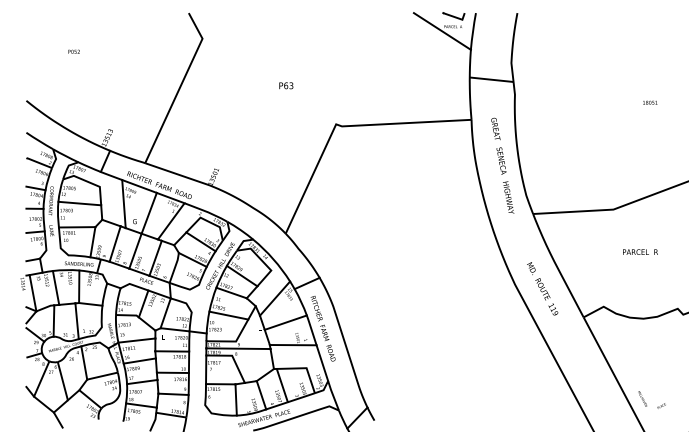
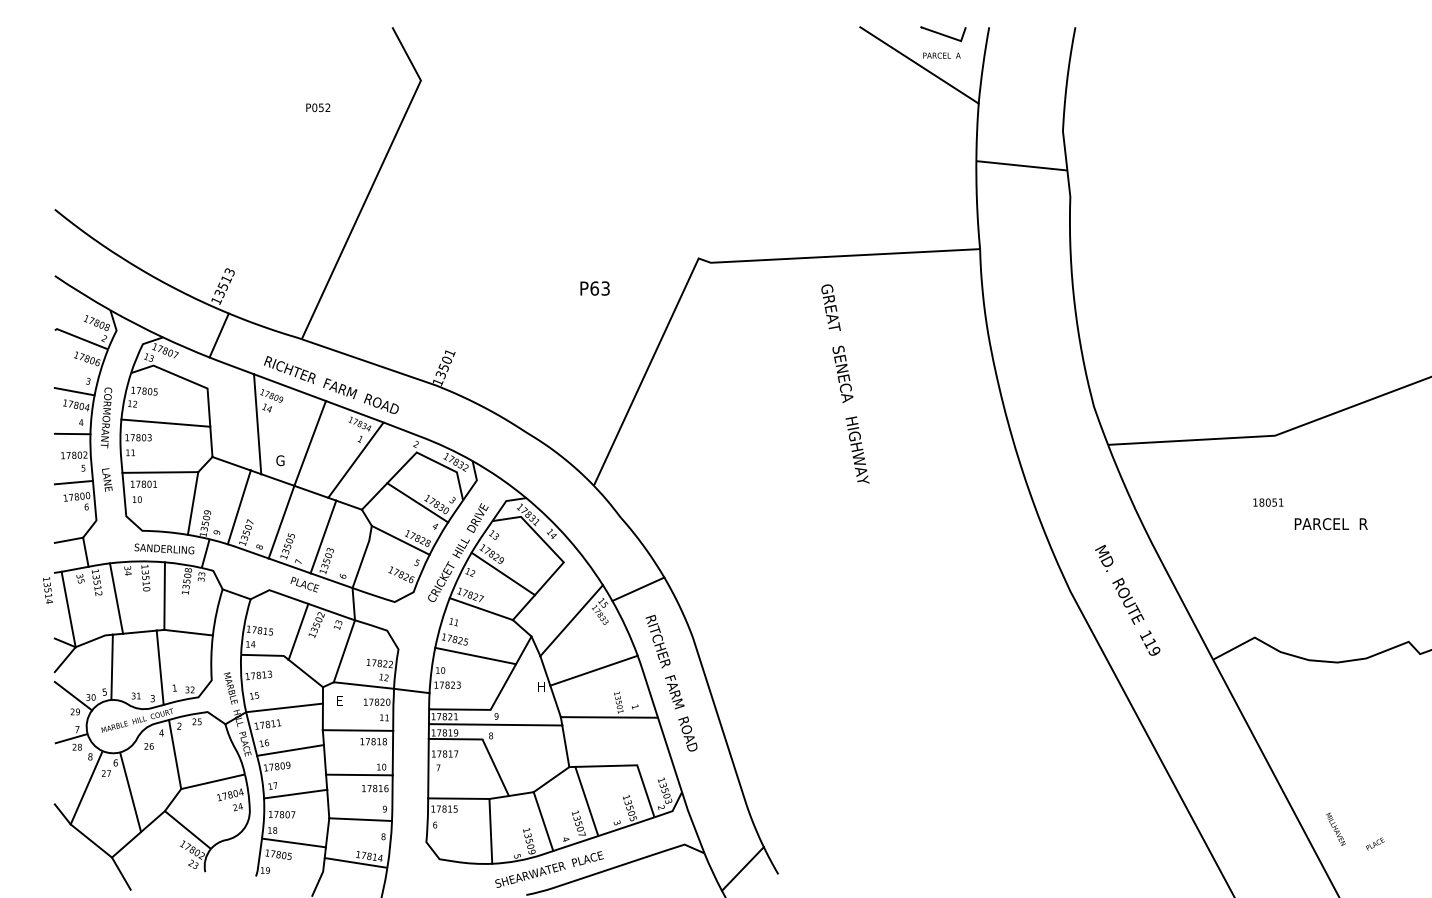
text: (73, 51) -> (316, 107), moved
text: (286, 85) -> (595, 287), moved
text: (650, 102) -> (1268, 502), moved
text: (502, 165) -> (844, 383), moved

